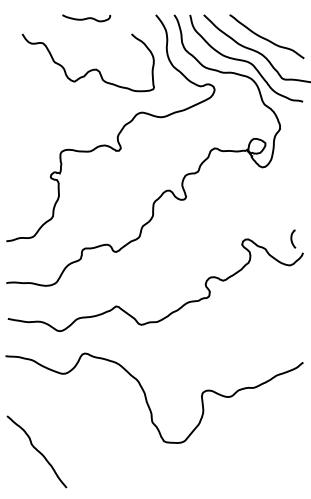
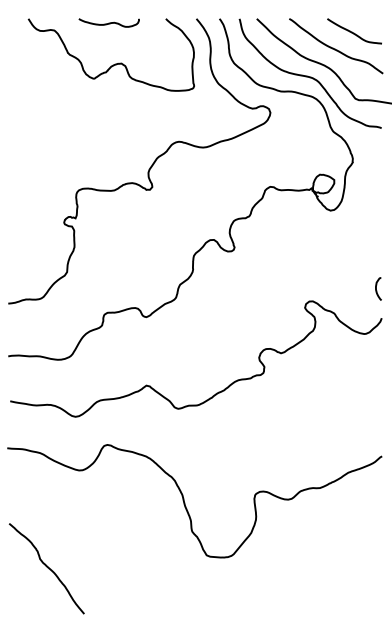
curve: (281, 25) -> (354, 32), added
curve: (91, 69) -> (115, 63), moved
curve: (291, 238) -> (376, 288), moved

